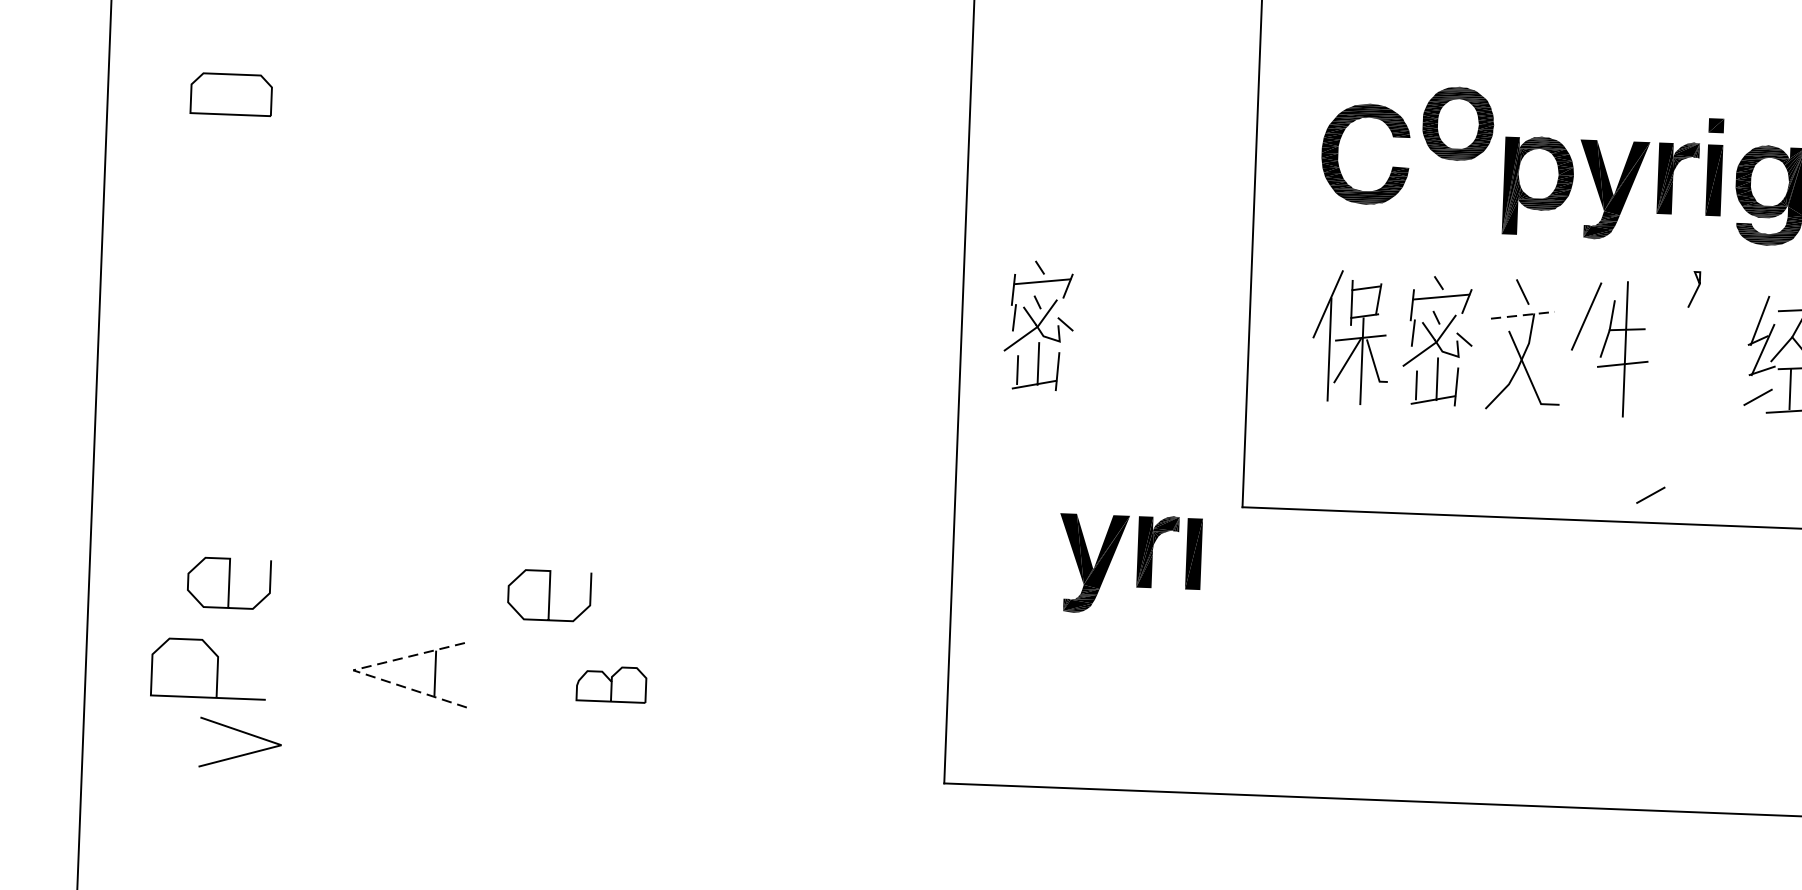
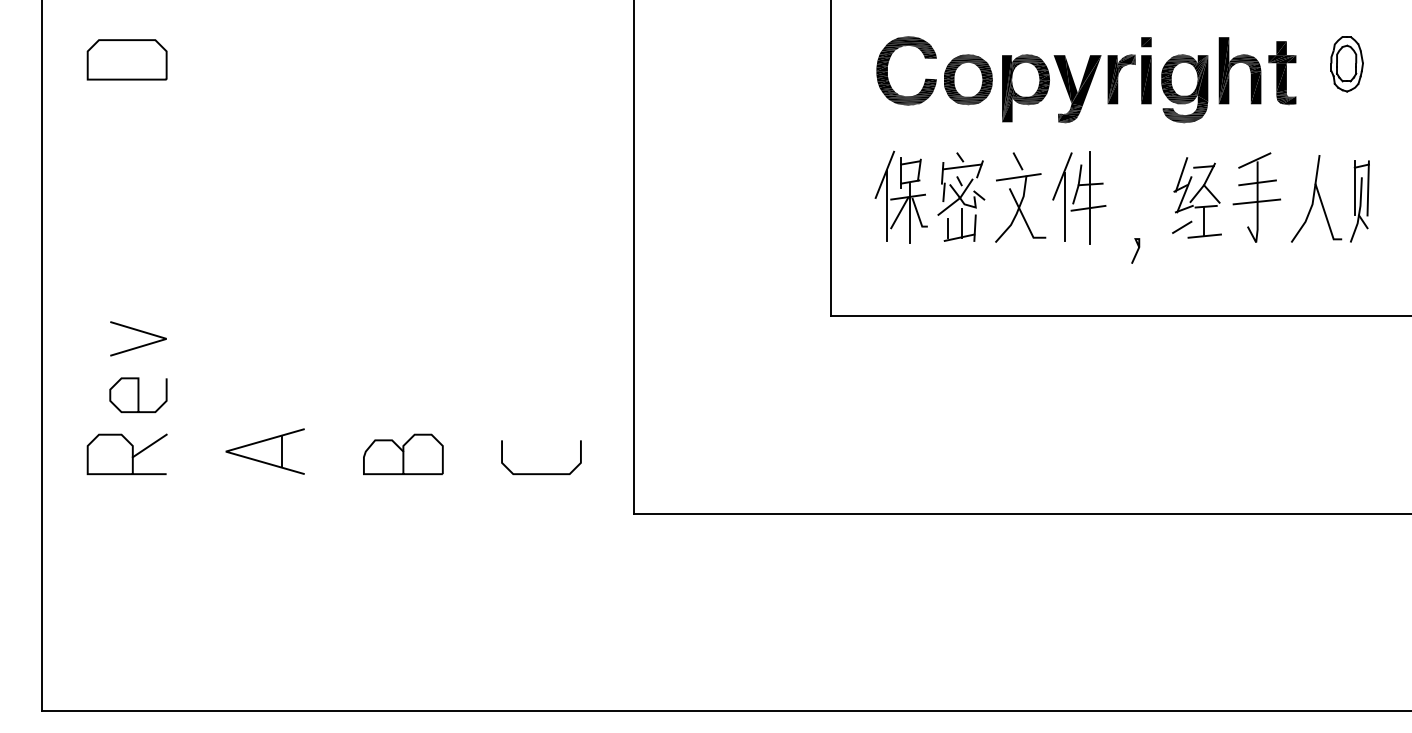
part: (230, 93) -> (126, 59), size x1.43
part: (1458, 123) -> (968, 79), moved
line: (1695, 288) -> (1136, 250), moved
line: (1524, 315) -> (1019, 177), dashed -> solid
part: (1039, 324) -> (687, 196), removed
line: (1587, 360) -> (1064, 206), added
line: (1651, 494) -> (1111, 296), removed
part: (1129, 564) -> (755, 358), removed
curve: (549, 596) -> (358, 395), removed
line: (242, 657) -> (149, 445), added
line: (352, 670) -> (225, 451), dashed -> solid
part: (611, 684) -> (403, 454), size x1.67
curve: (811, 719) -> (541, 473), added
line: (245, 734) -> (141, 332), moved

